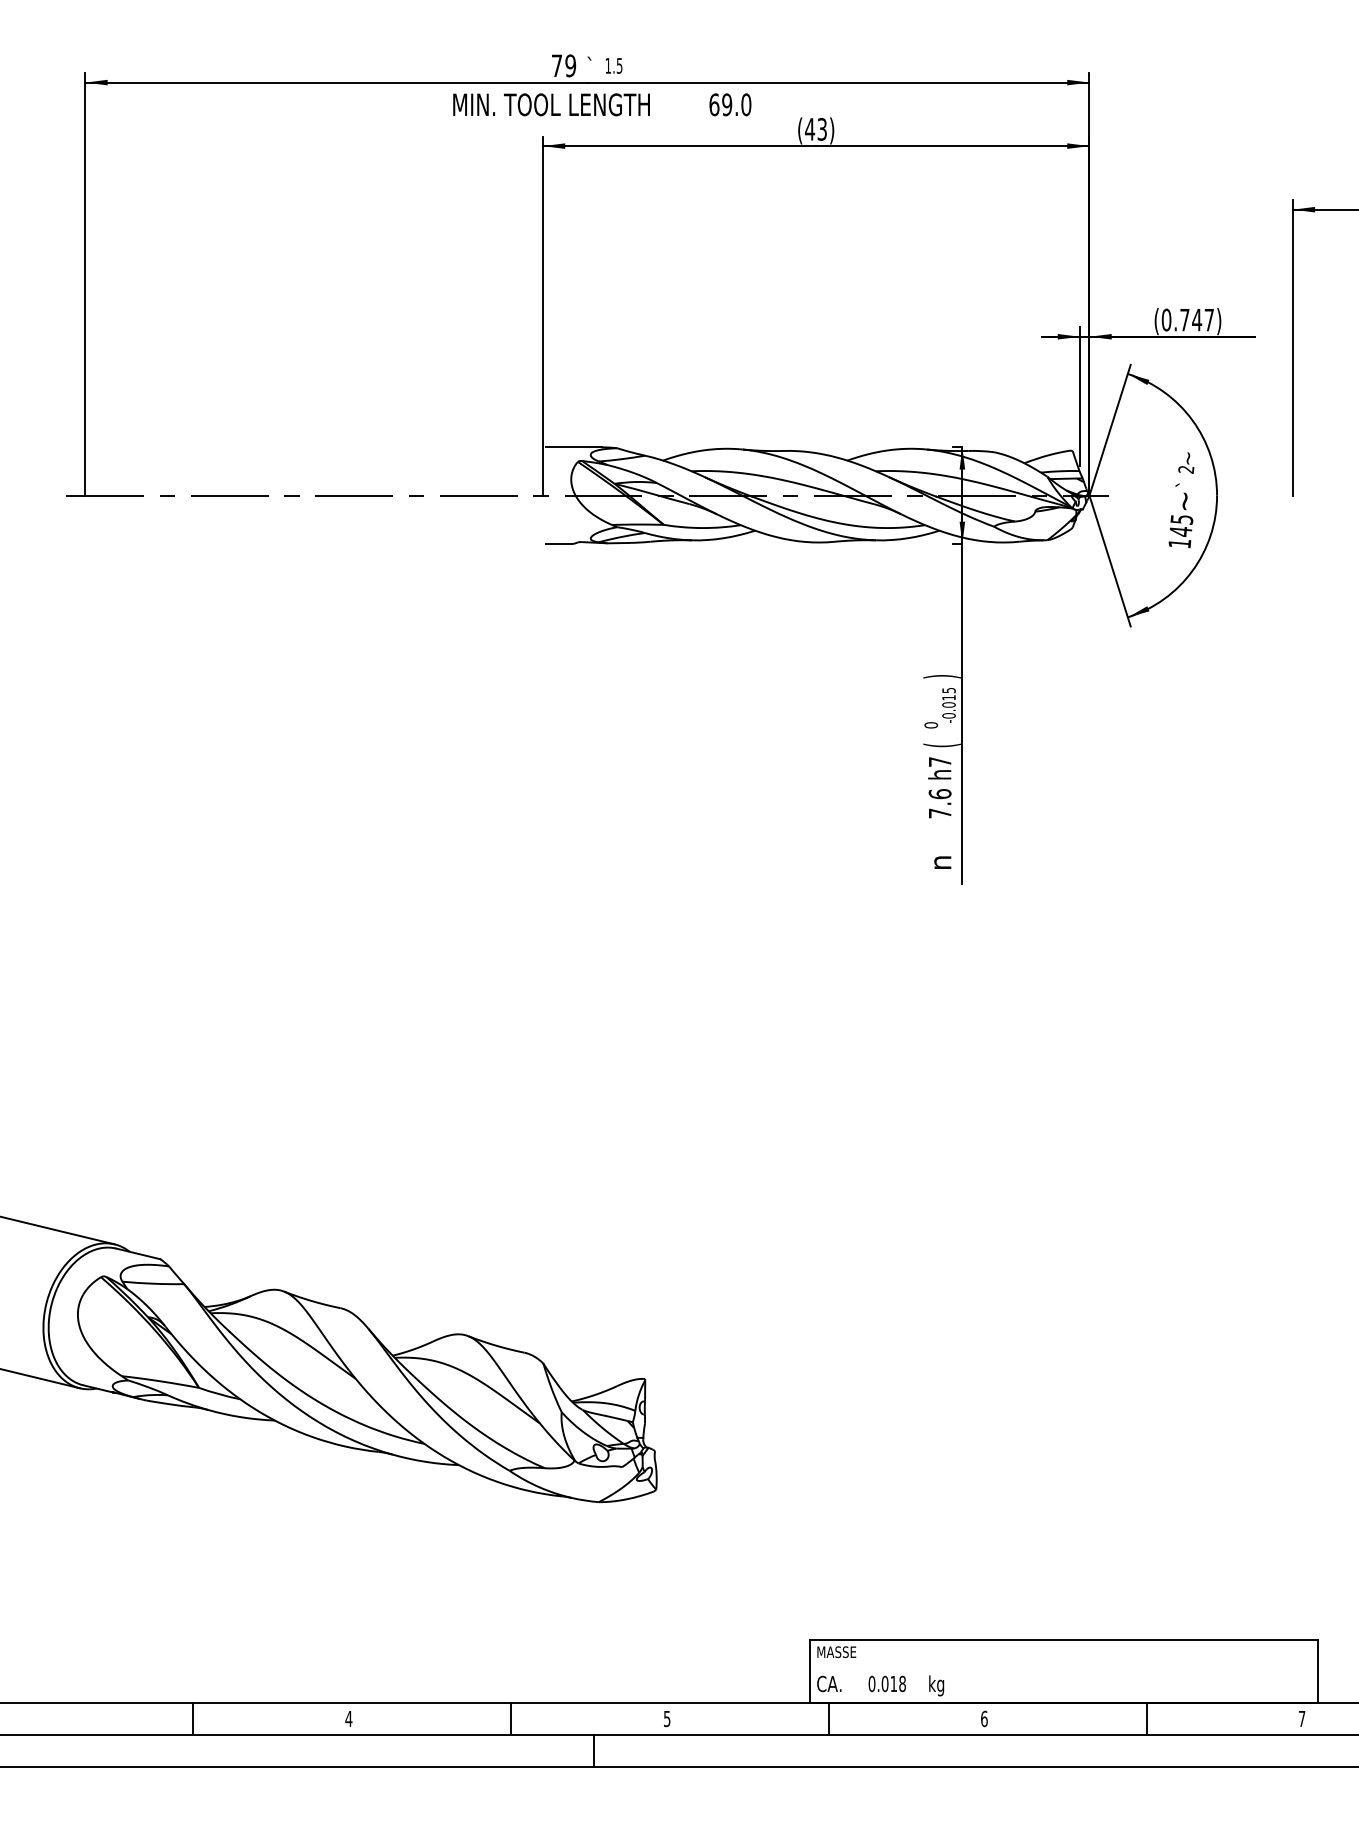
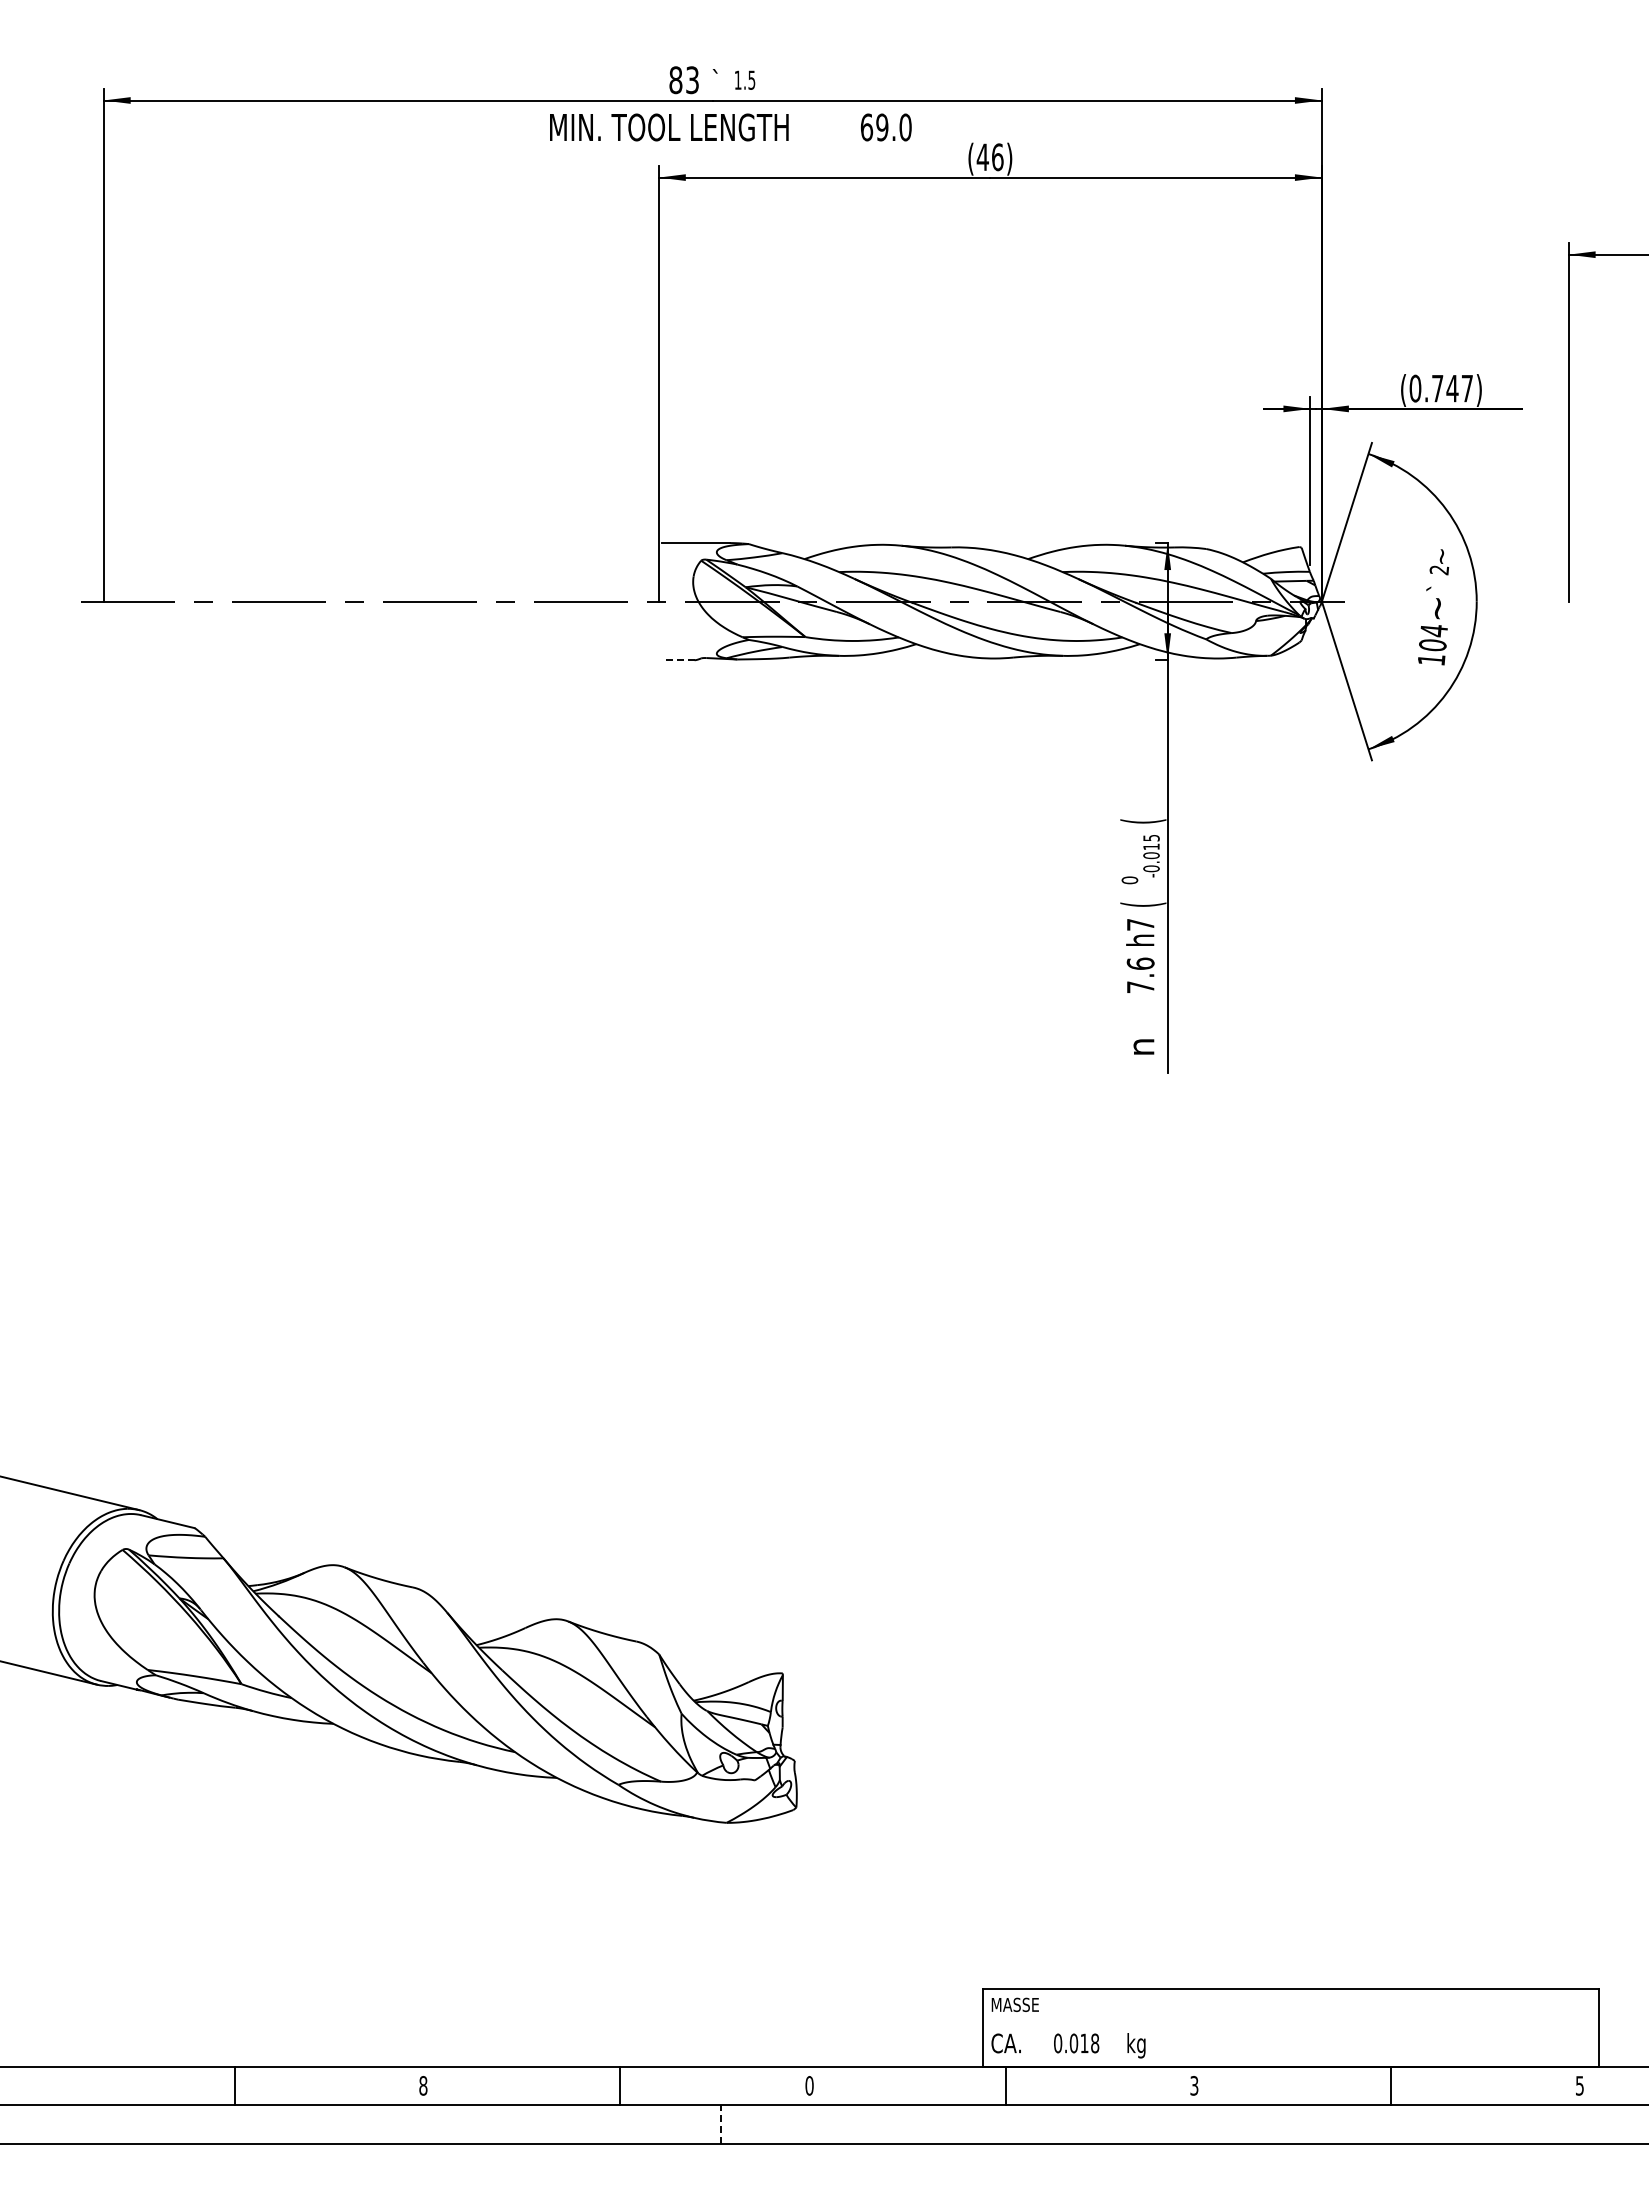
text: (563, 66) -> (683, 80), 79 -> 83
text: (822, 129) -> (997, 157), (43) -> (46)
text: (1181, 526) -> (1433, 638), 145 -> 104
line: (558, 544) -> (677, 660), solid -> dashed
text: (942, 676) -> (1143, 821), ) -> (
text: (348, 1718) -> (423, 2085), 4 -> 8
text: (667, 1718) -> (809, 2085), 5 -> 0
text: (984, 1718) -> (1194, 2085), 6 -> 3
text: (1301, 1718) -> (1579, 2085), 7 -> 5
line: (593, 1749) -> (720, 2123), solid -> dashed

